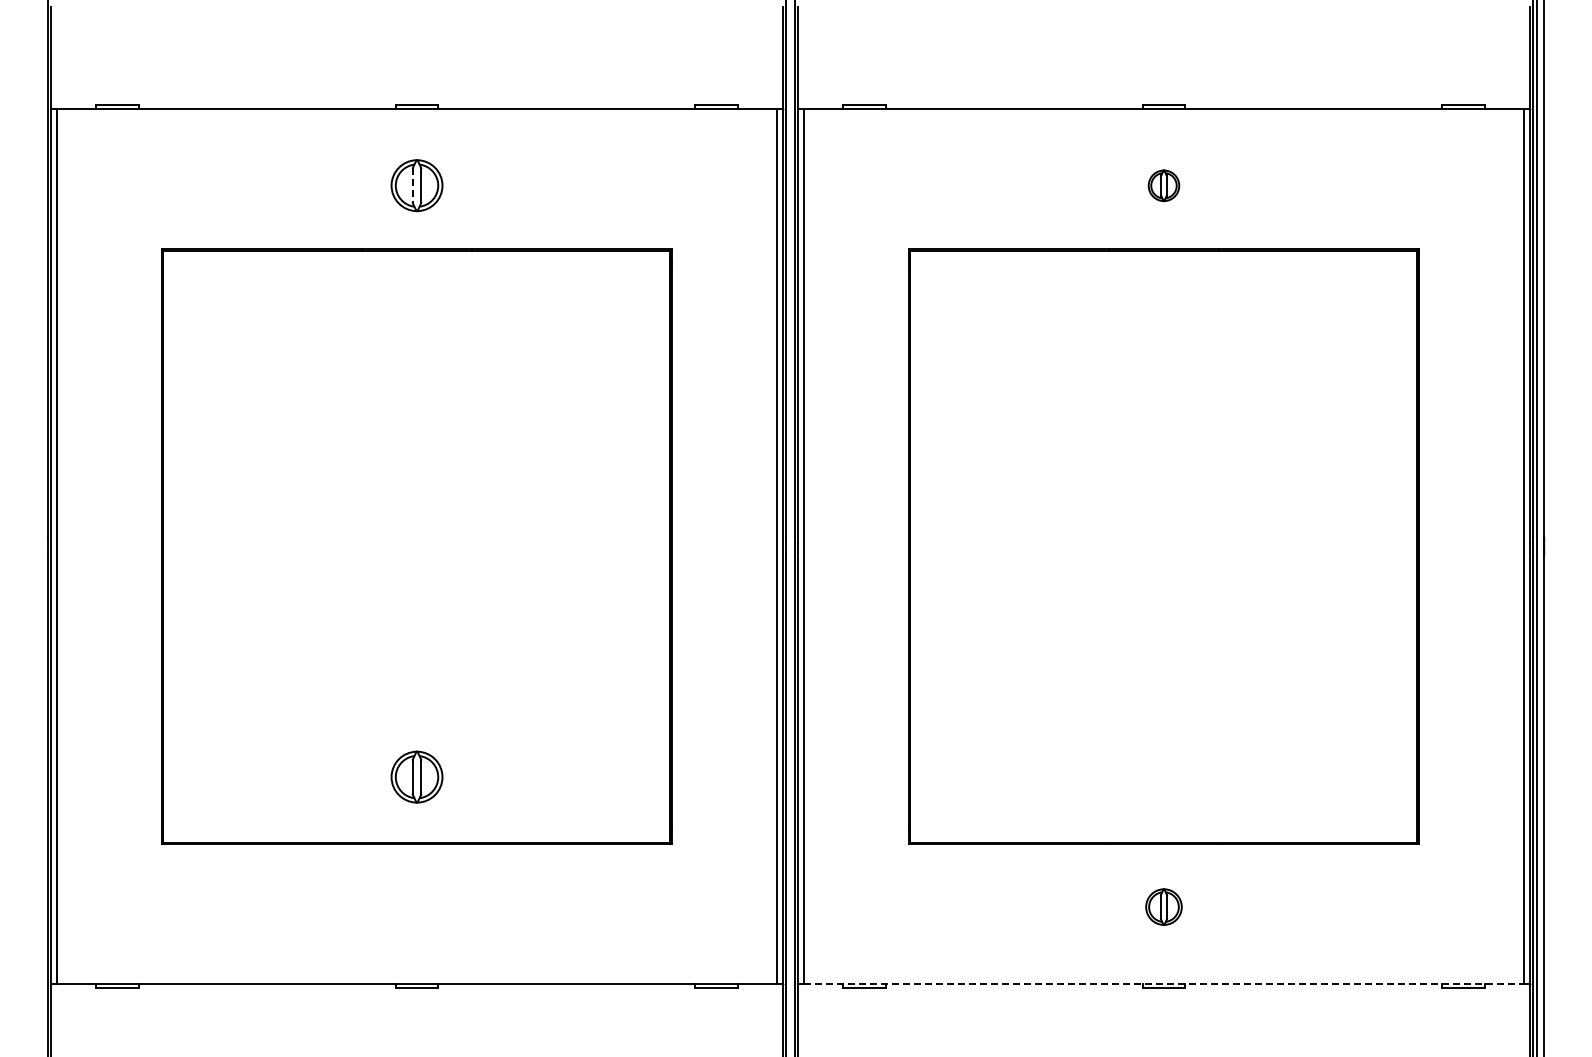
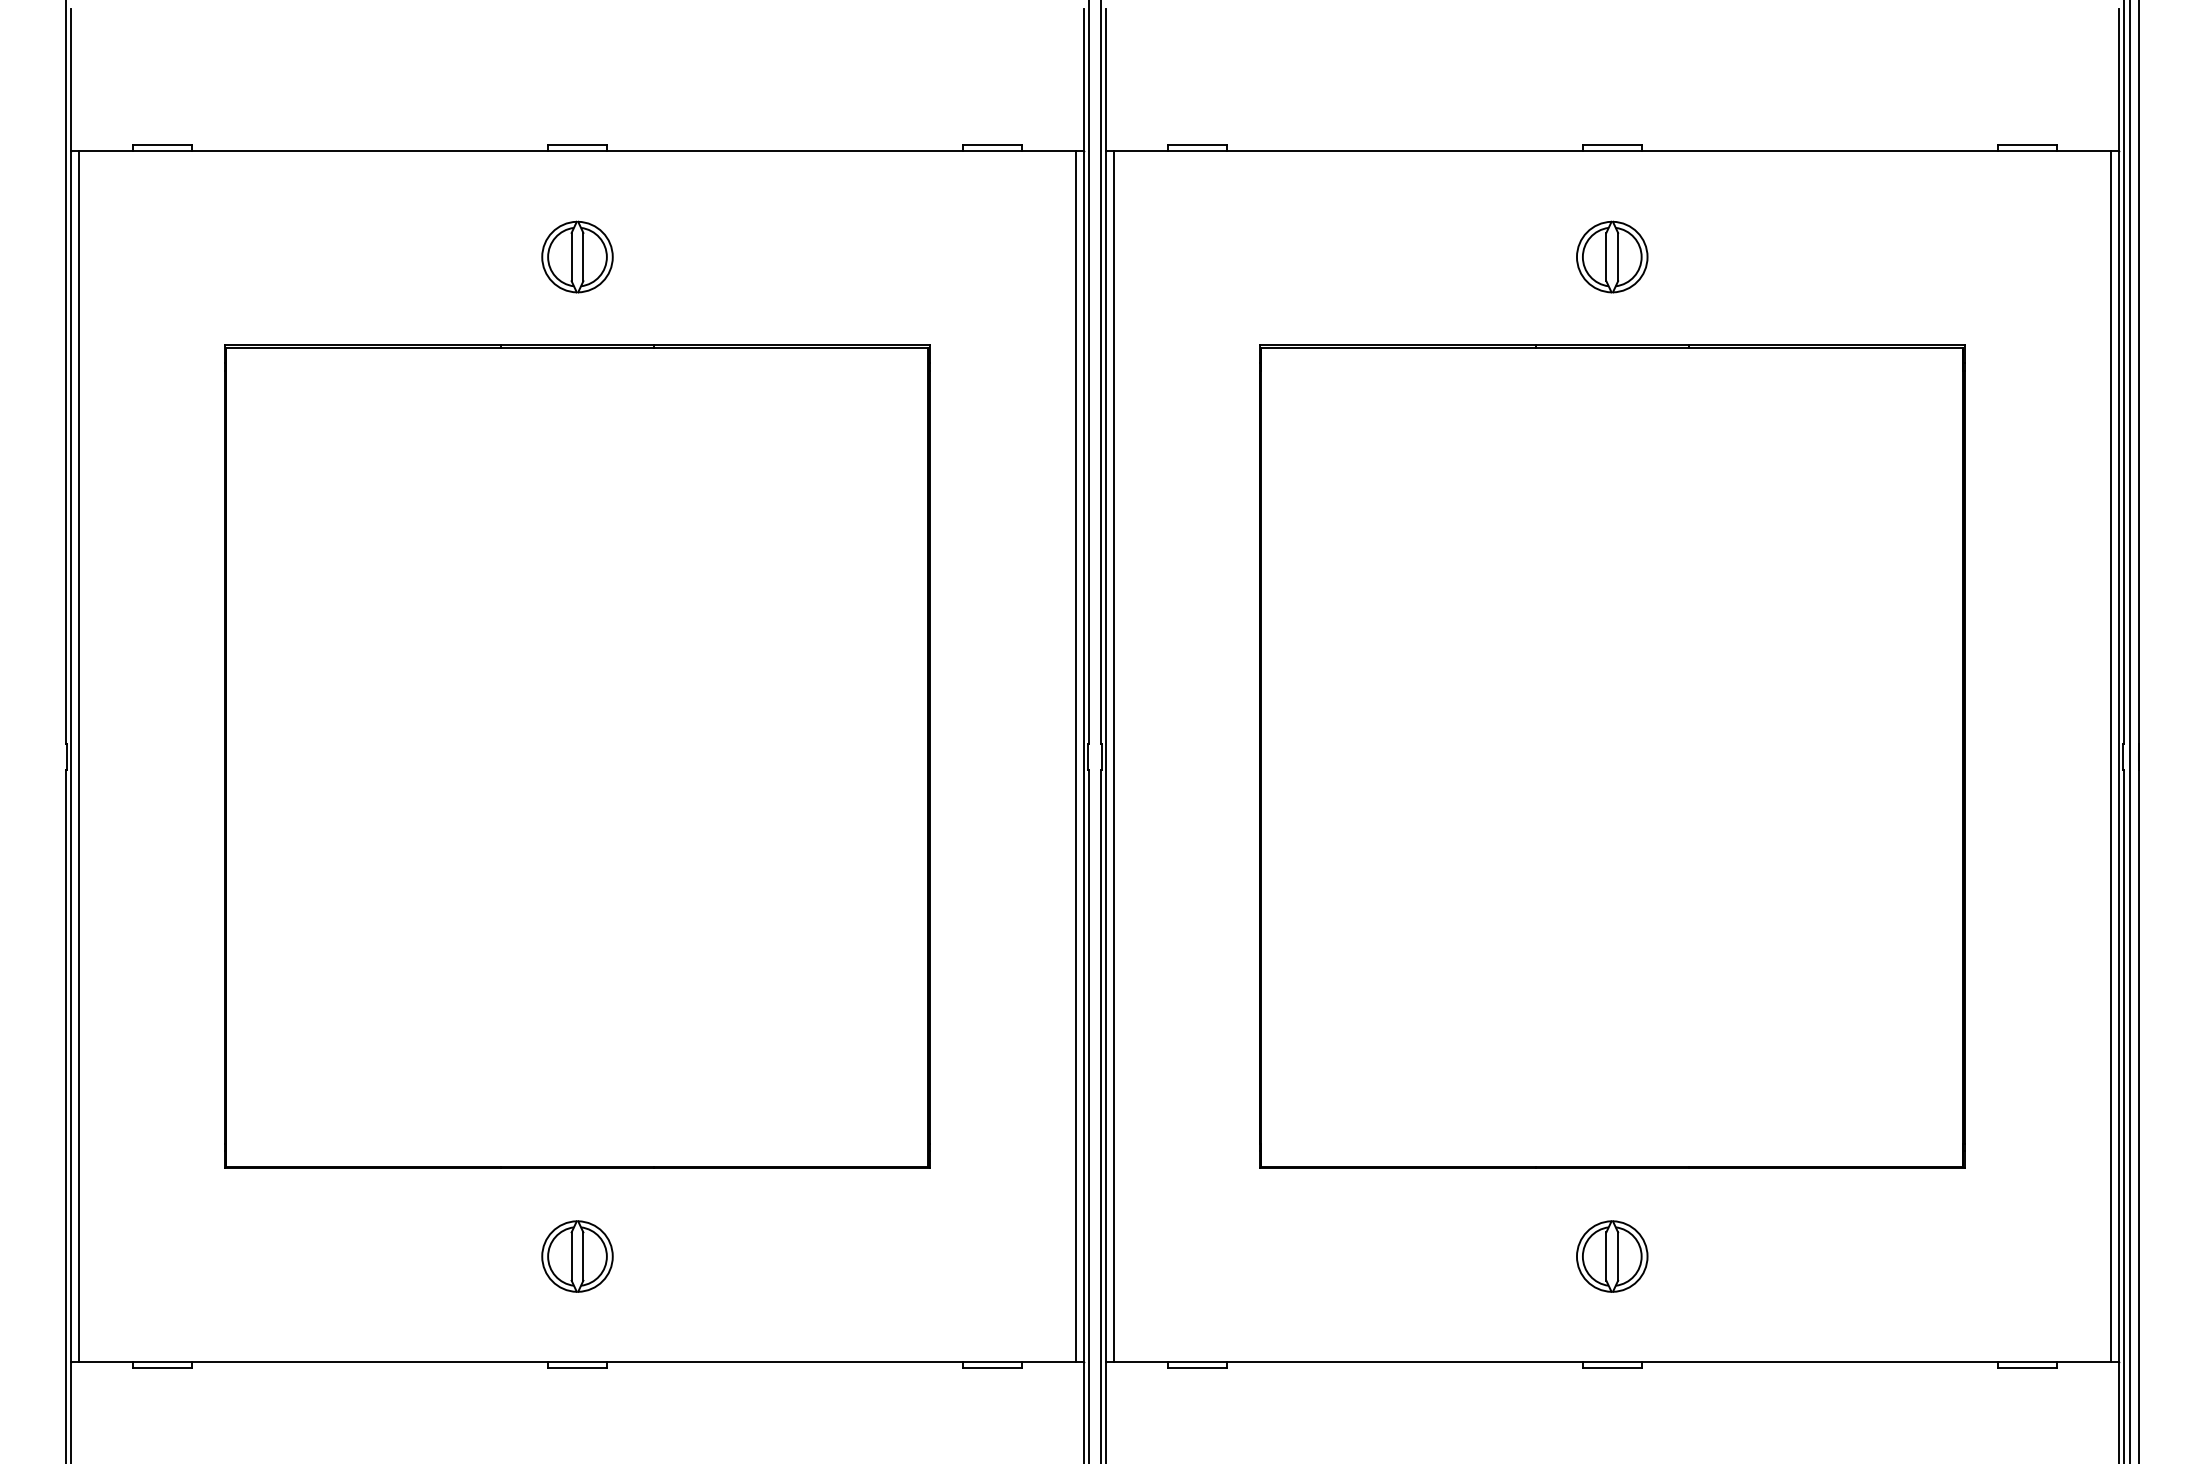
part: (1163, 185) -> (1611, 256), size x1.67
line: (412, 186) -> (571, 258), dashed -> solid
part: (416, 776) -> (576, 1255), moved
part: (1163, 906) -> (1611, 1255), size x1.43
line: (1163, 983) -> (1611, 1362), dashed -> solid

